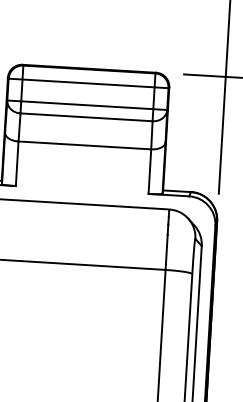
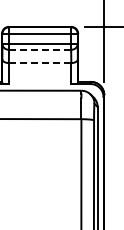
line: (87, 116) -> (40, 49), solid -> dashed
line: (83, 146) -> (39, 63), solid -> dashed

